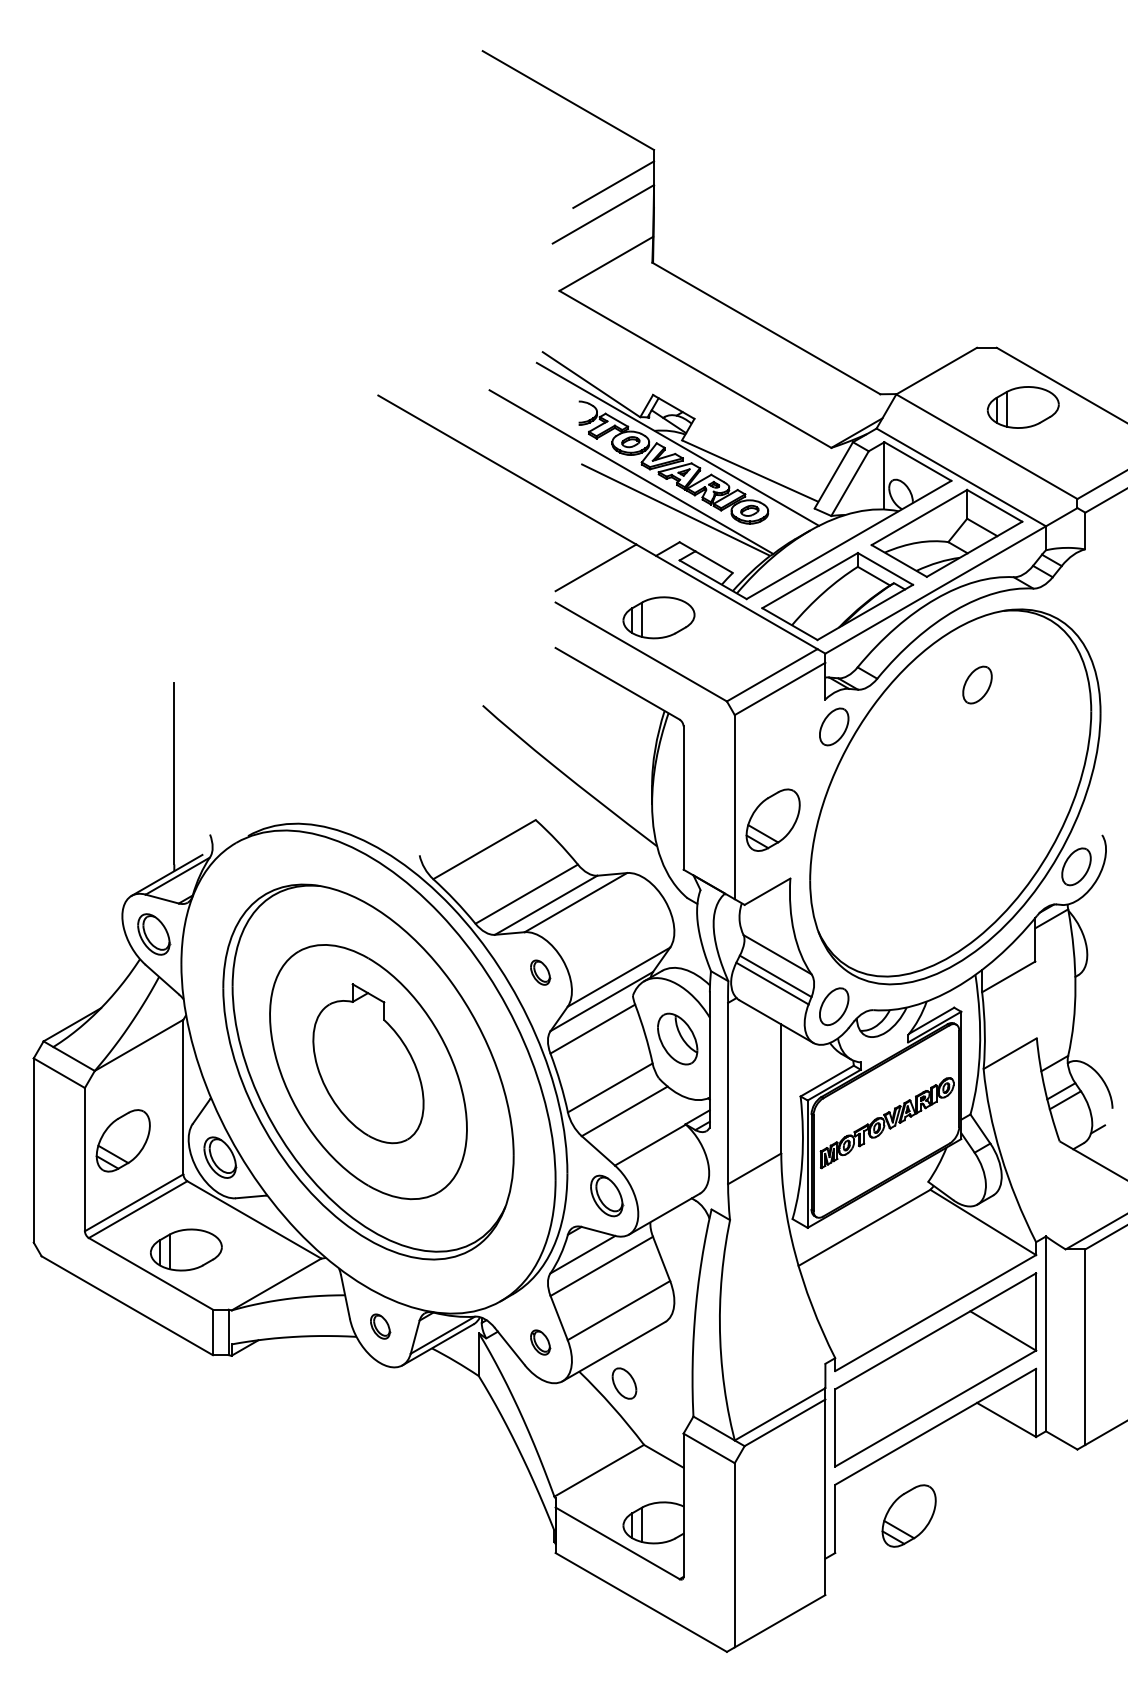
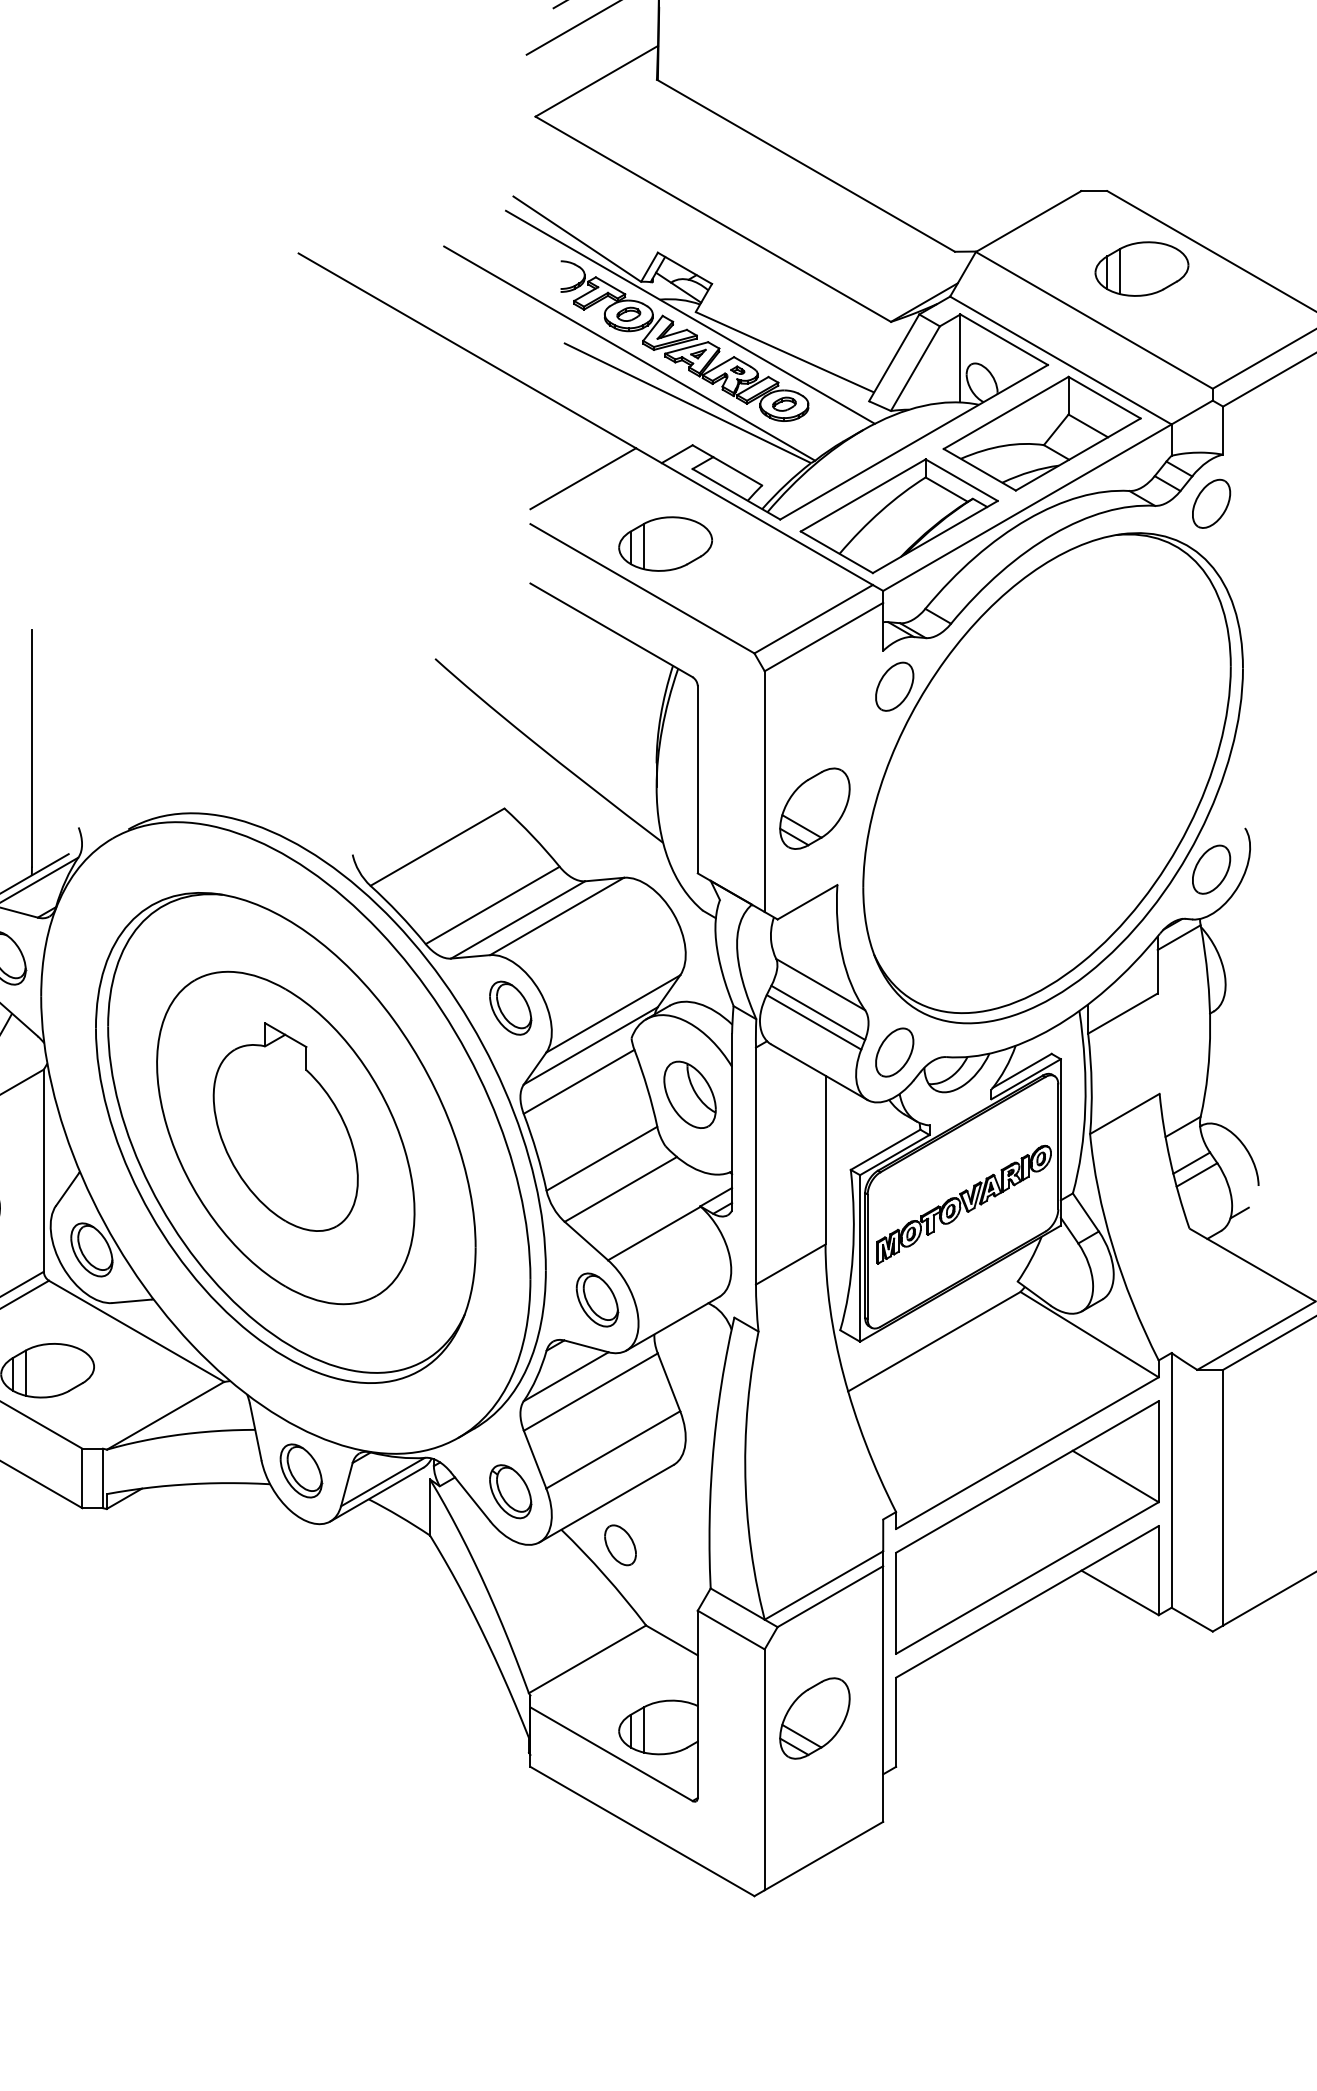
part: (977, 684) -> (1211, 503), moved
part: (540, 972) -> (510, 1007), size x1.67
part: (380, 1326) -> (301, 1470), size x1.67
part: (540, 1342) -> (510, 1491), size x1.67
part: (908, 1515) -> (814, 1717), moved

